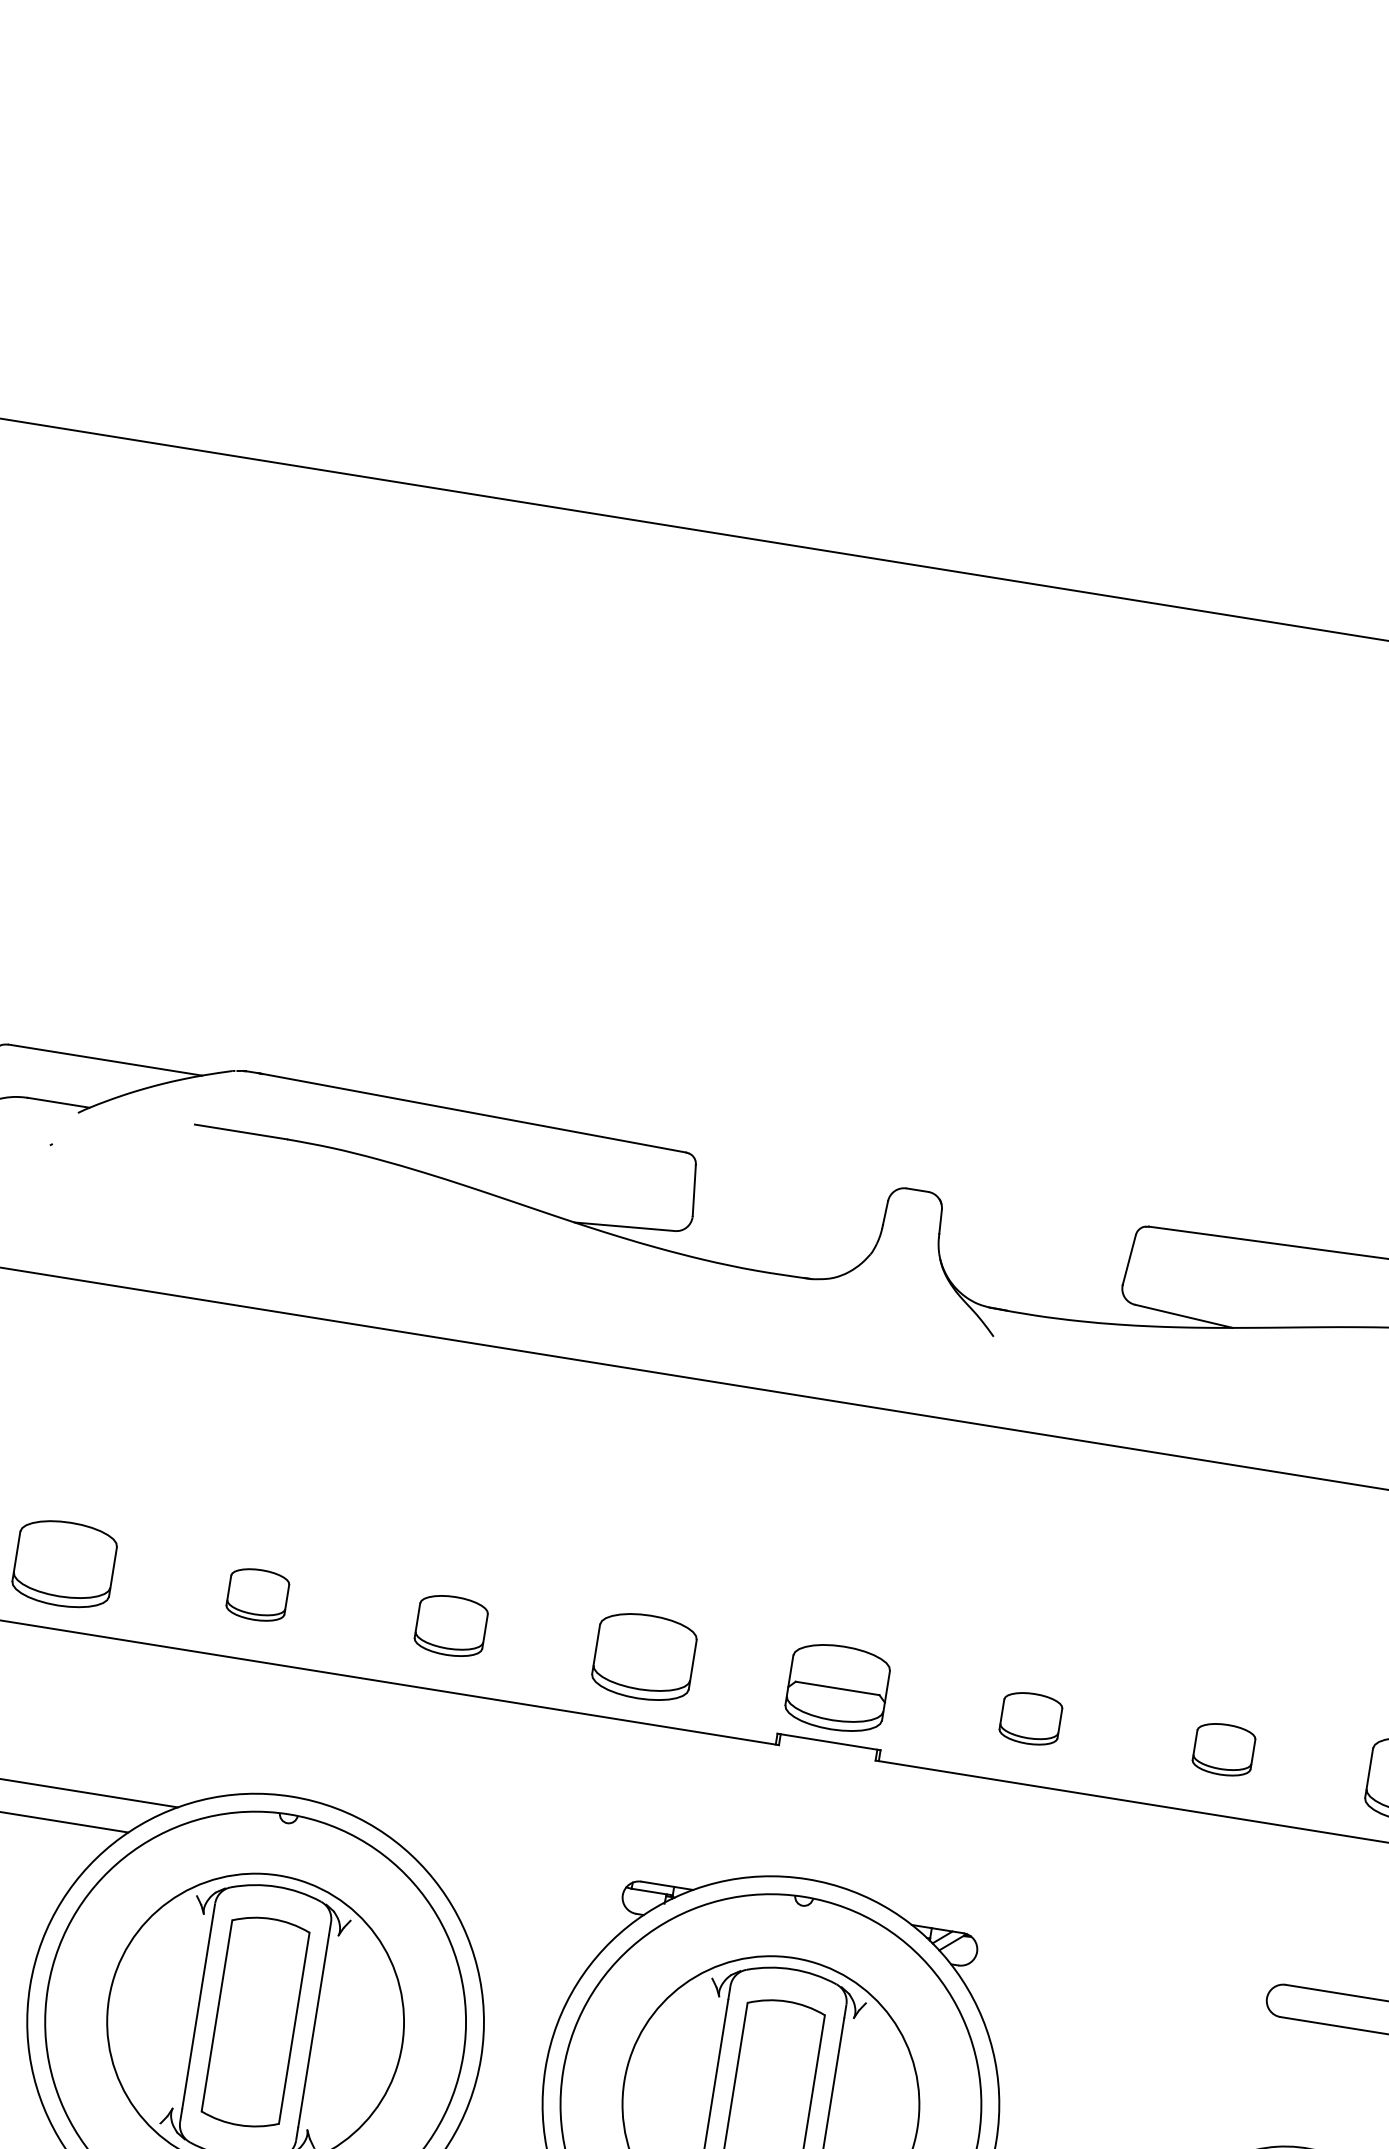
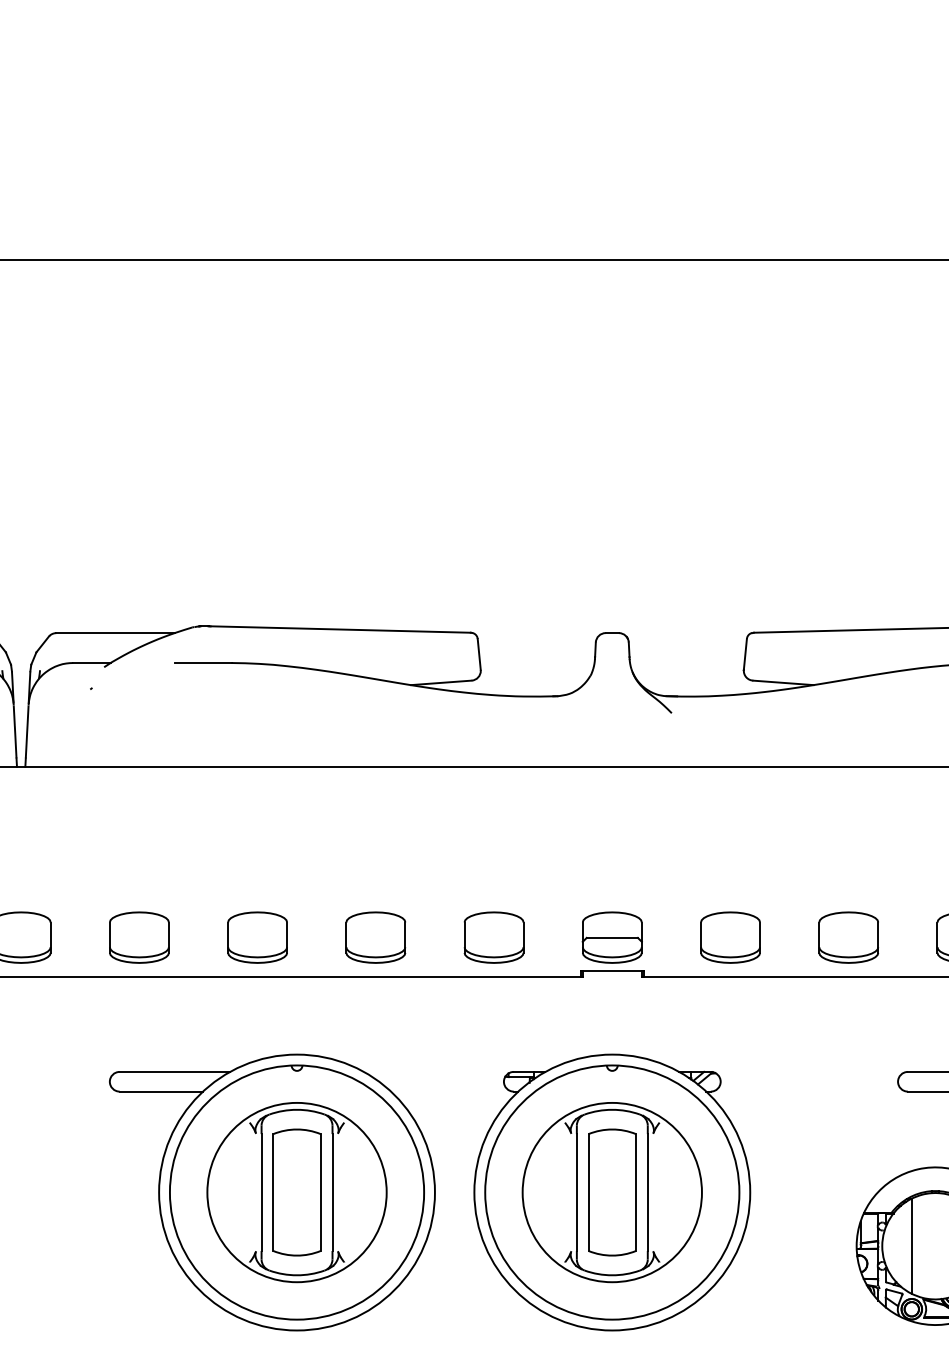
part: (257, 1594) -> (257, 937), size x1.67
part: (450, 1625) -> (375, 937), size x1.43
part: (1030, 1718) -> (730, 937), size x1.67
part: (1223, 1749) -> (848, 937), size x1.67

